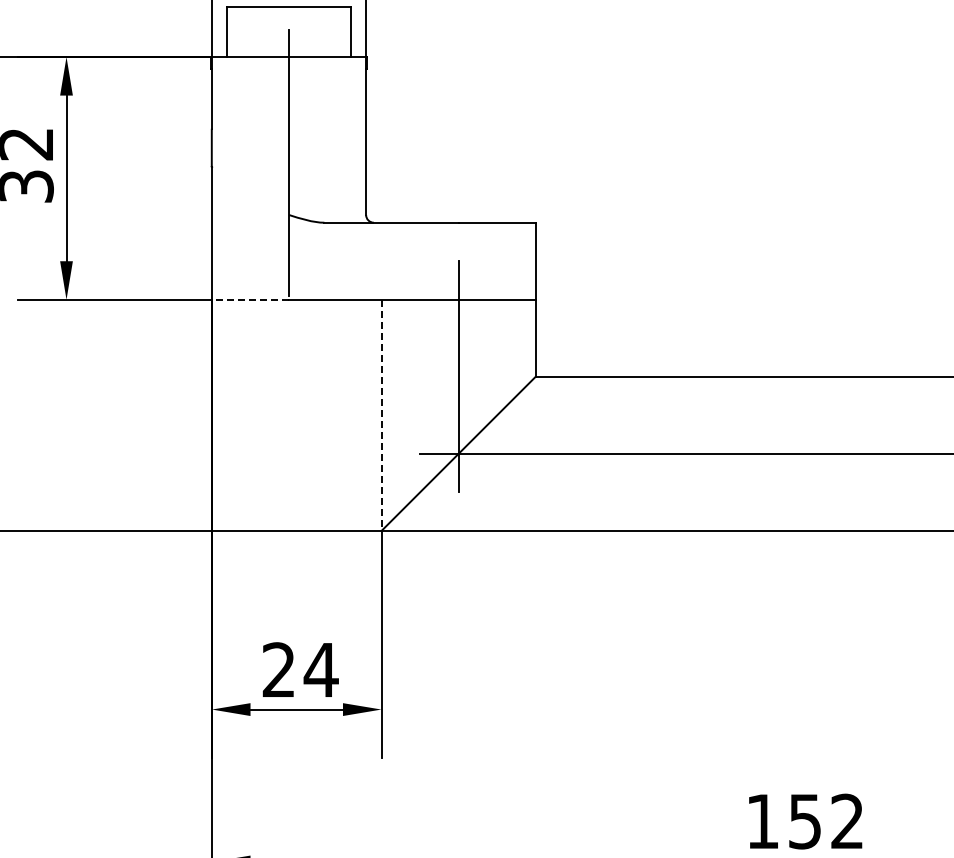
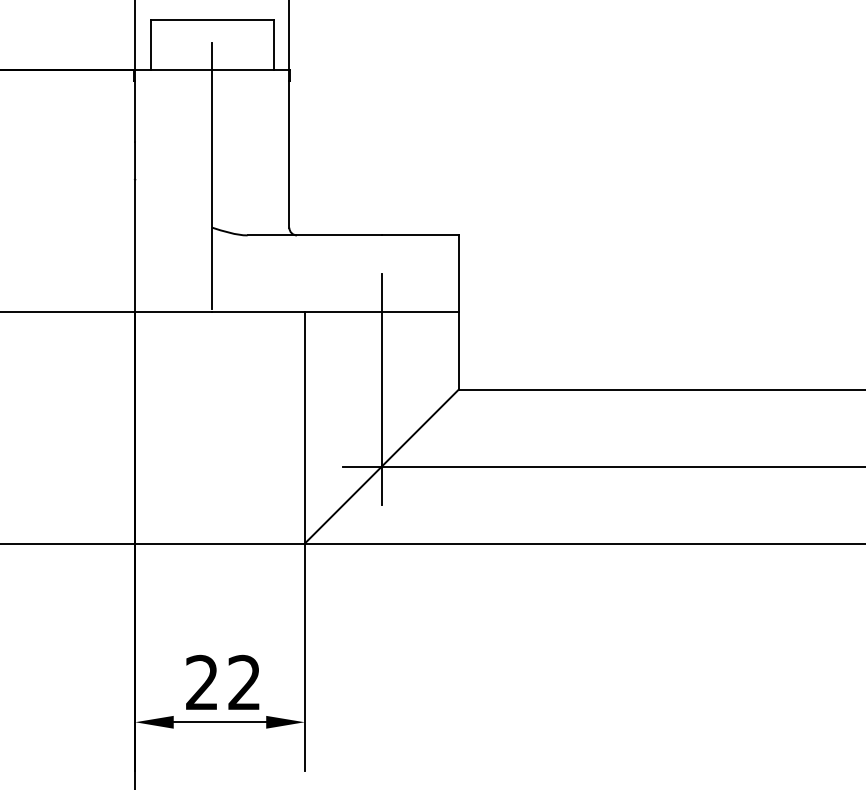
line: (250, 299) -> (173, 312), dashed -> solid
line: (381, 415) -> (304, 428), dashed -> solid
text: (320, 669) -> (243, 682), 24 -> 22

